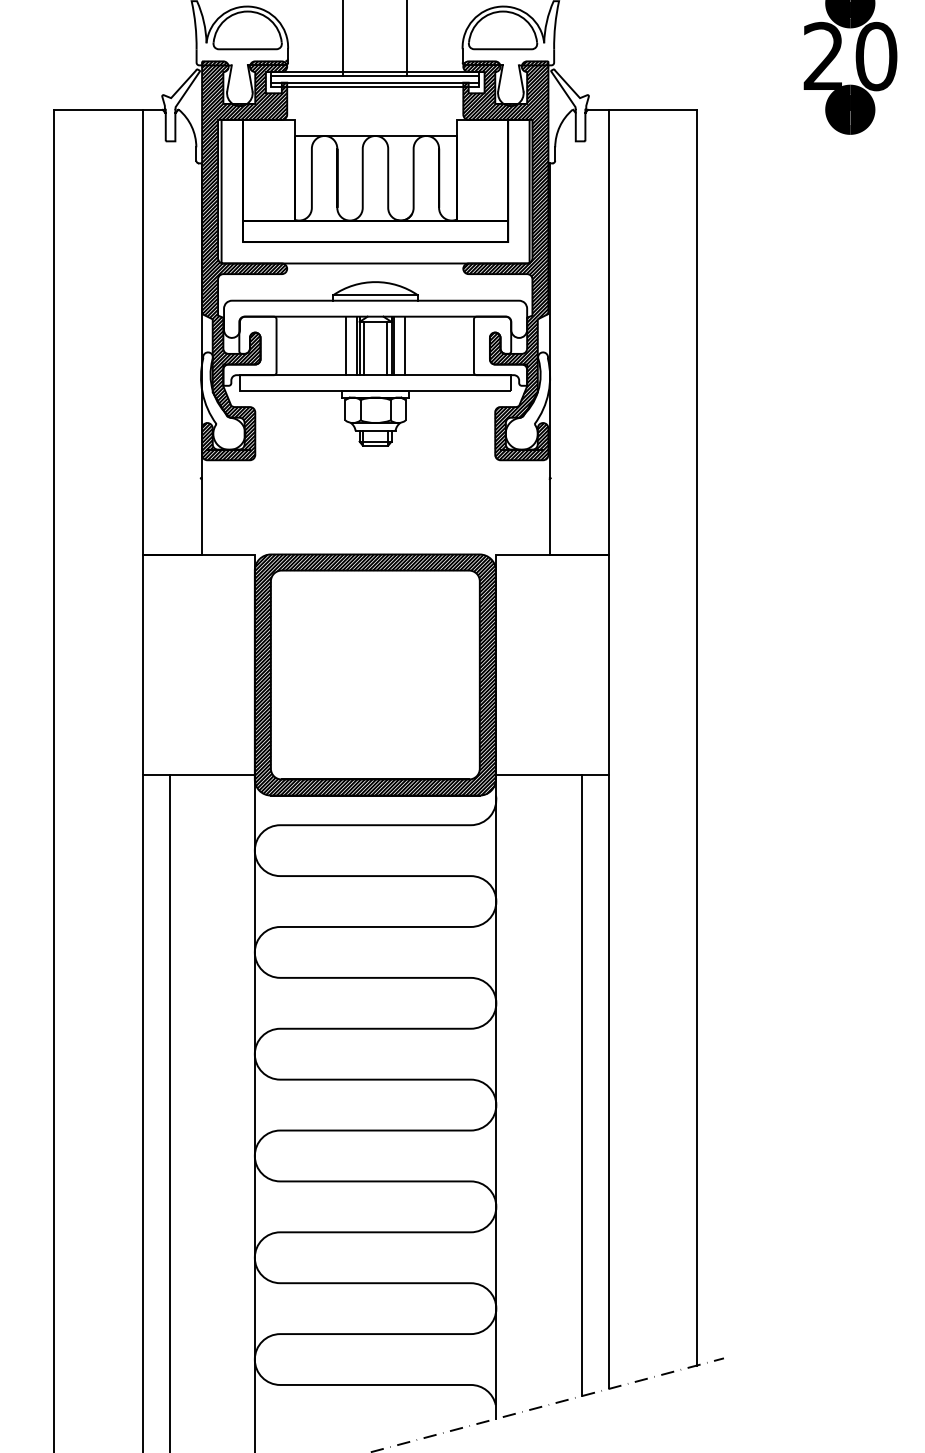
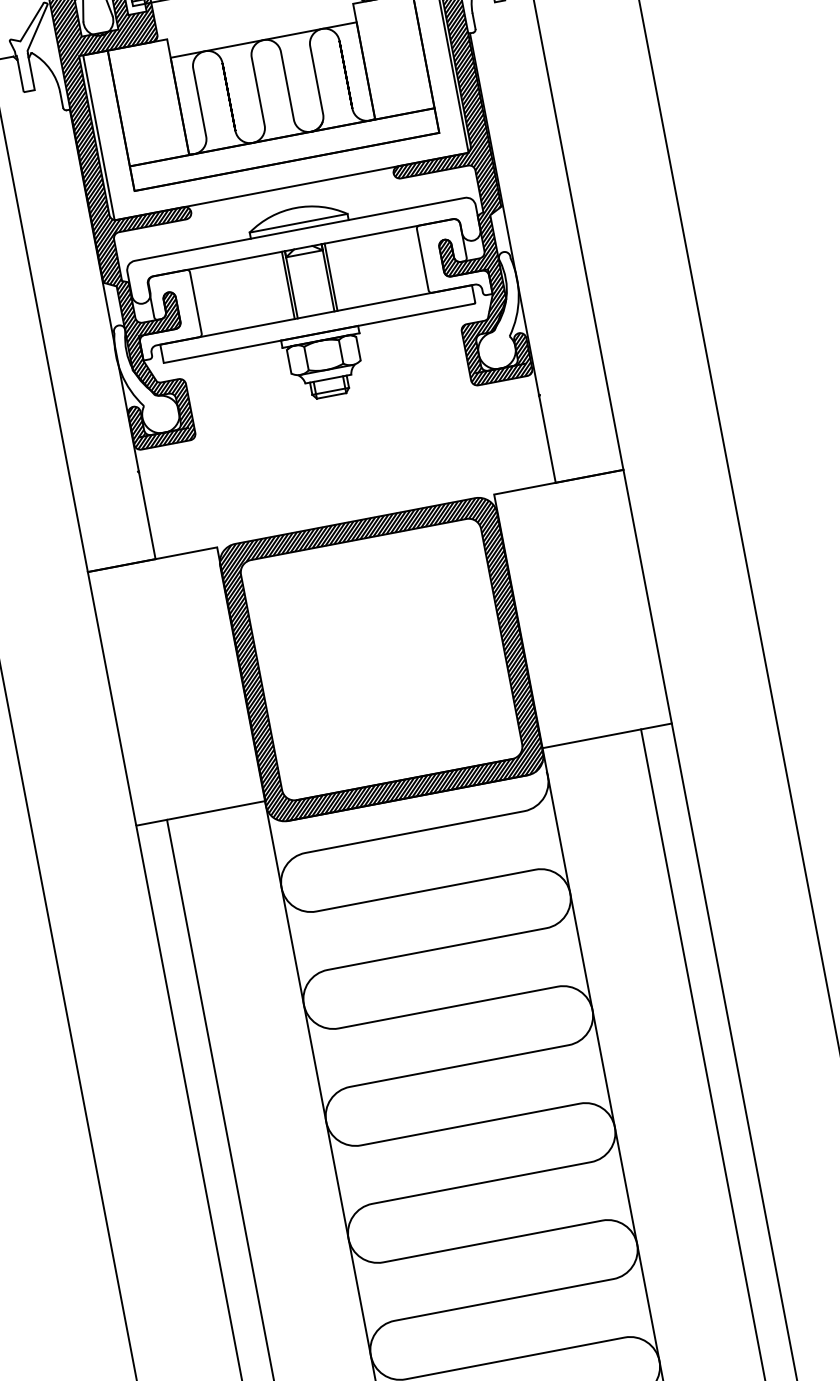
line: (346, 345) -> (276, 287), removed
line: (404, 345) -> (342, 274), removed
line: (363, 348) -> (296, 286), removed
line: (387, 348) -> (323, 281), removed

